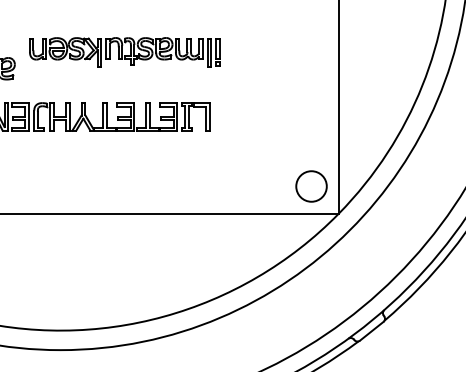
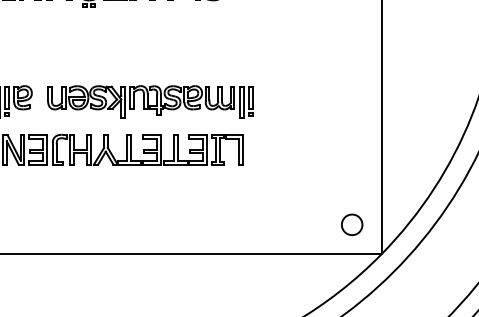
part: (124, 52) -> (150, 101), moved
circle: (311, 186) -> (352, 224), size x0.62

